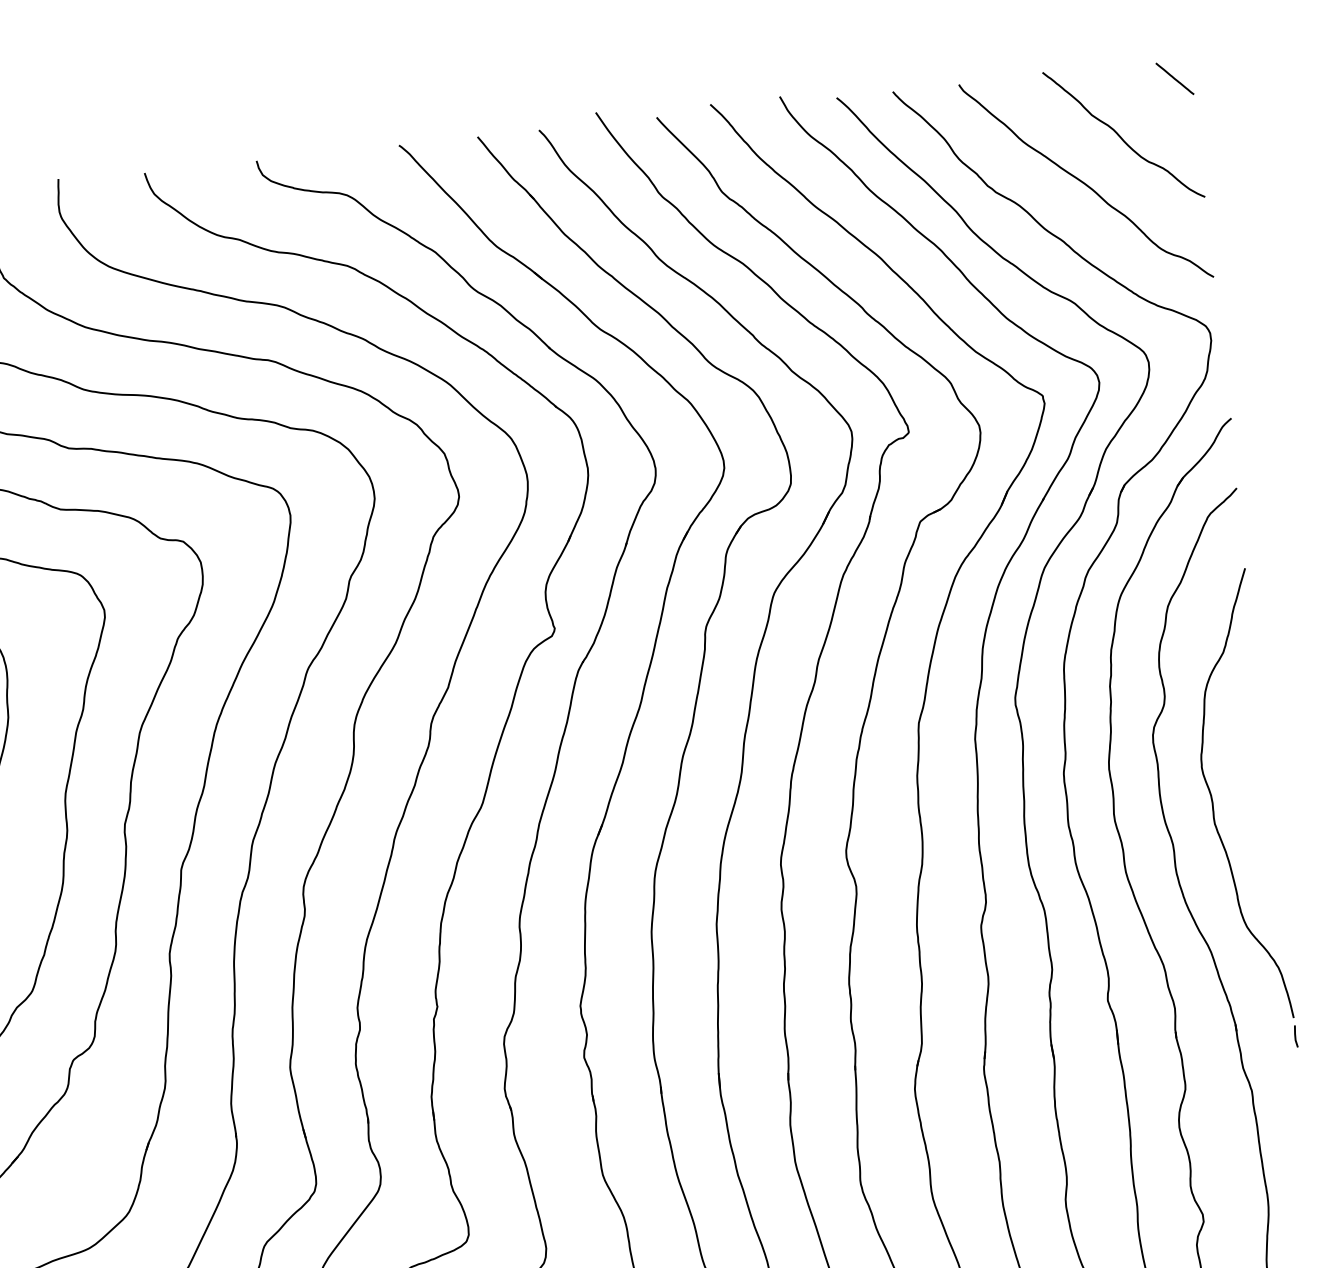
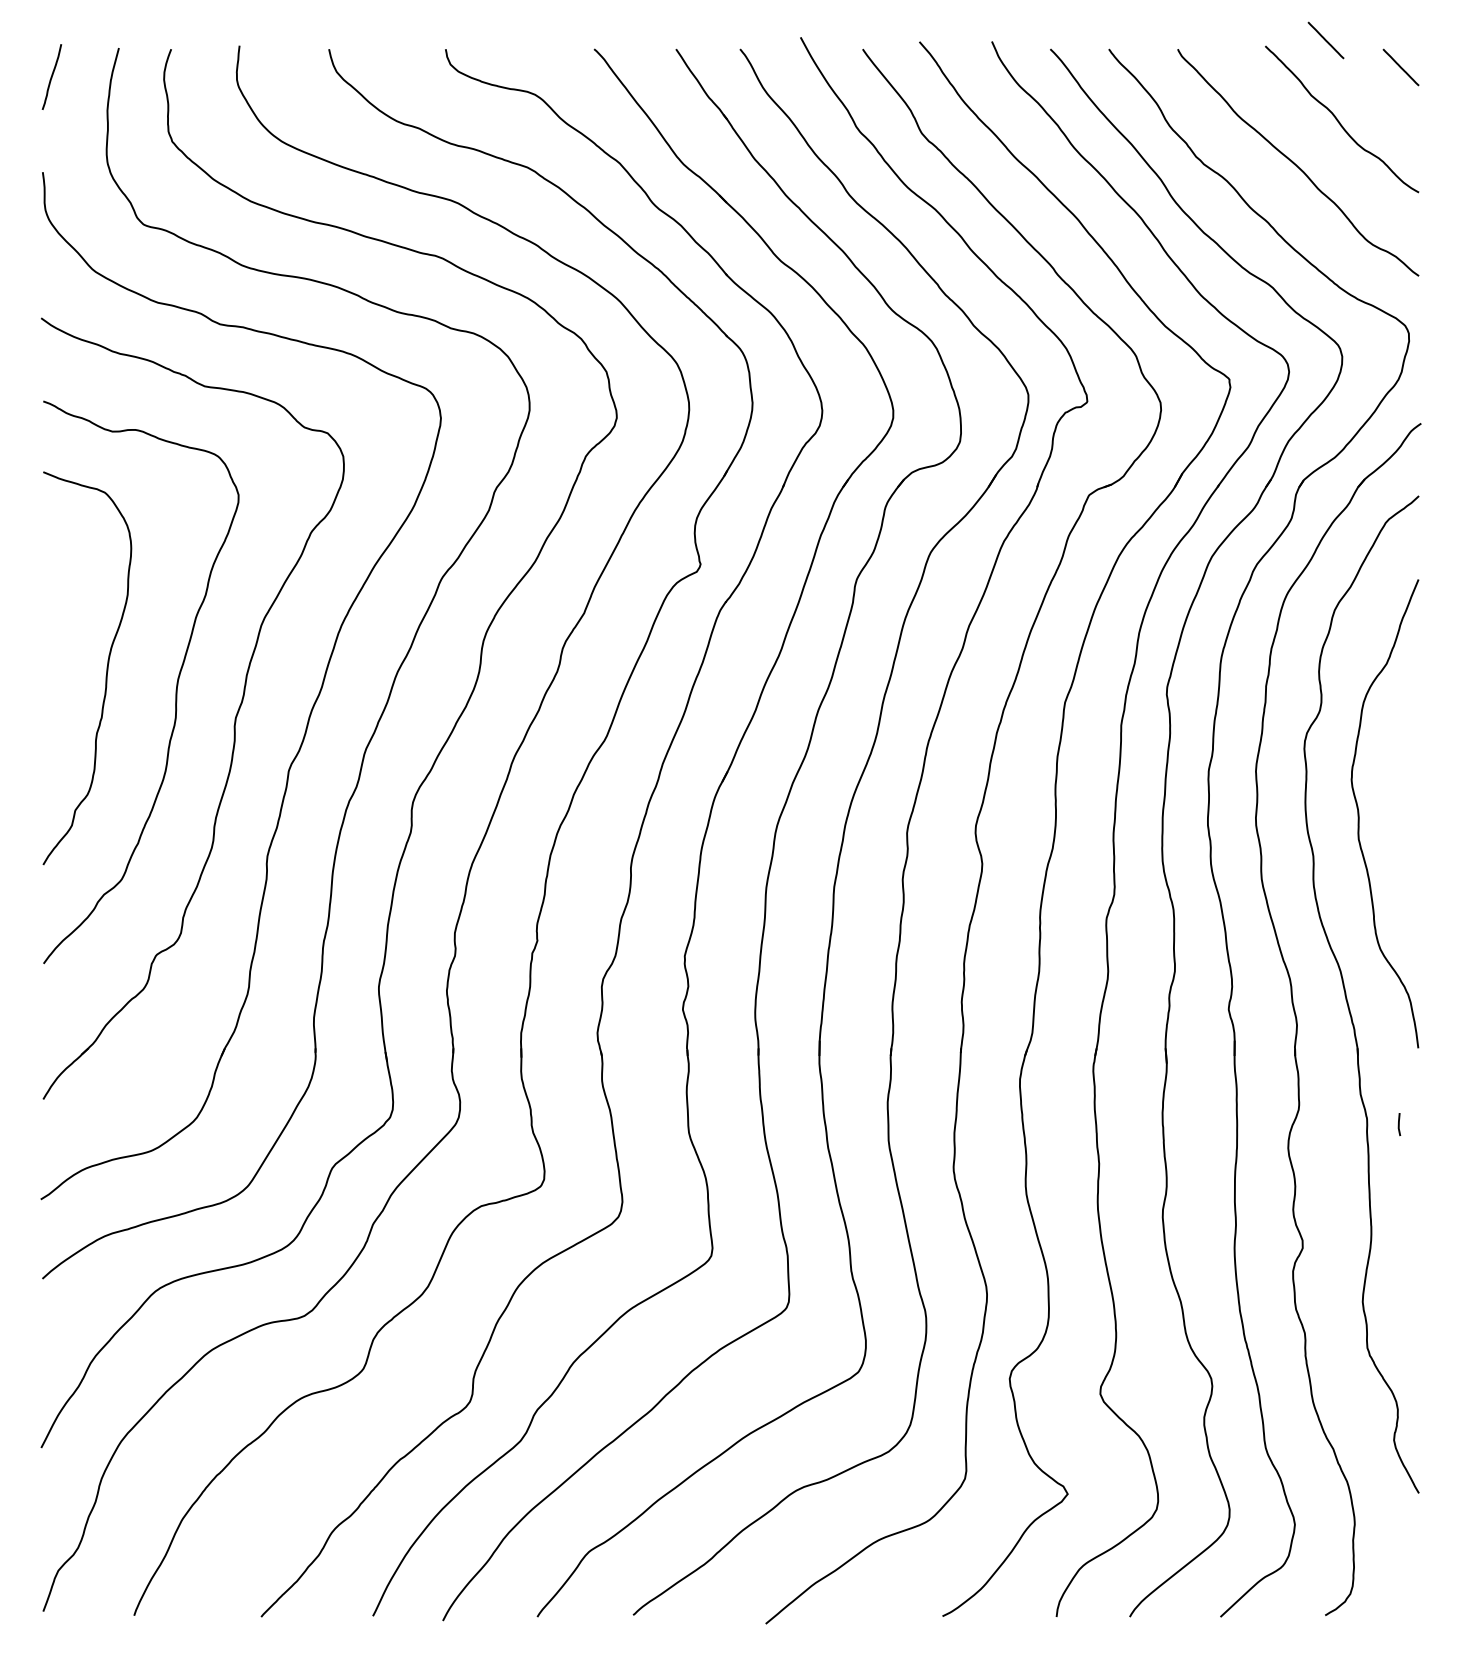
line: (1099, 60) -> (1325, 40), added
line: (1295, 1036) -> (1399, 1124), moved

